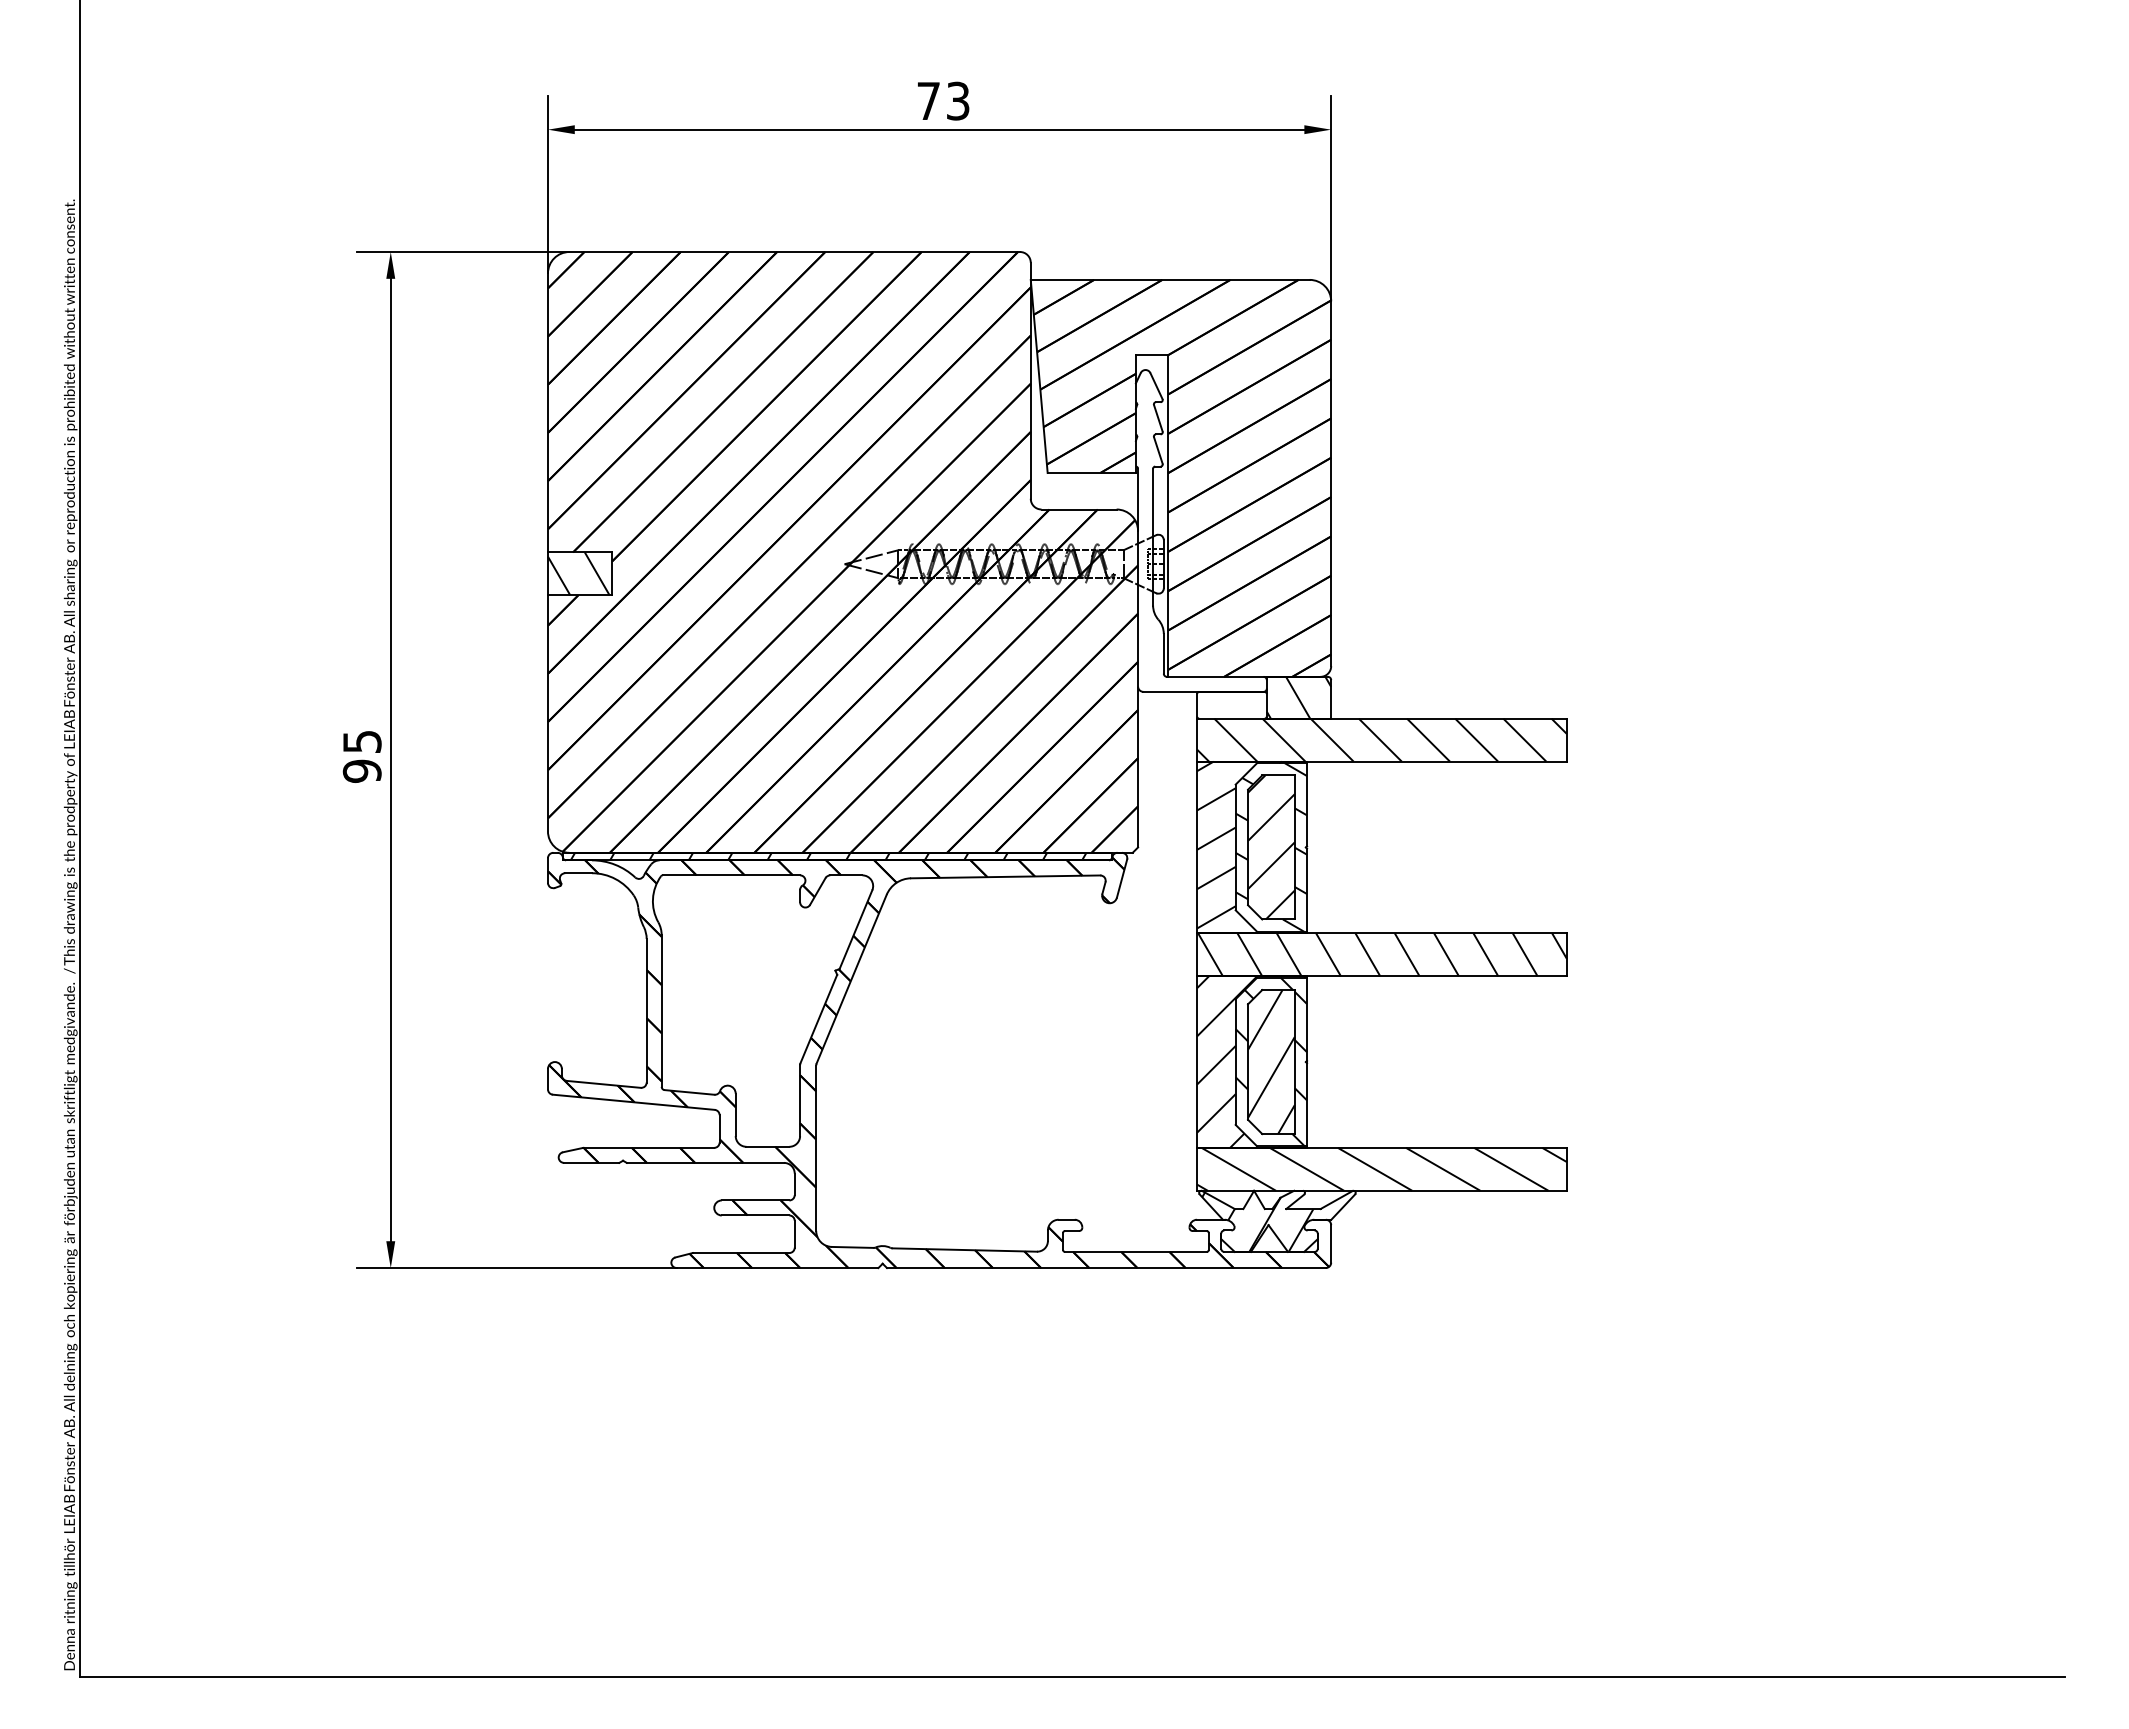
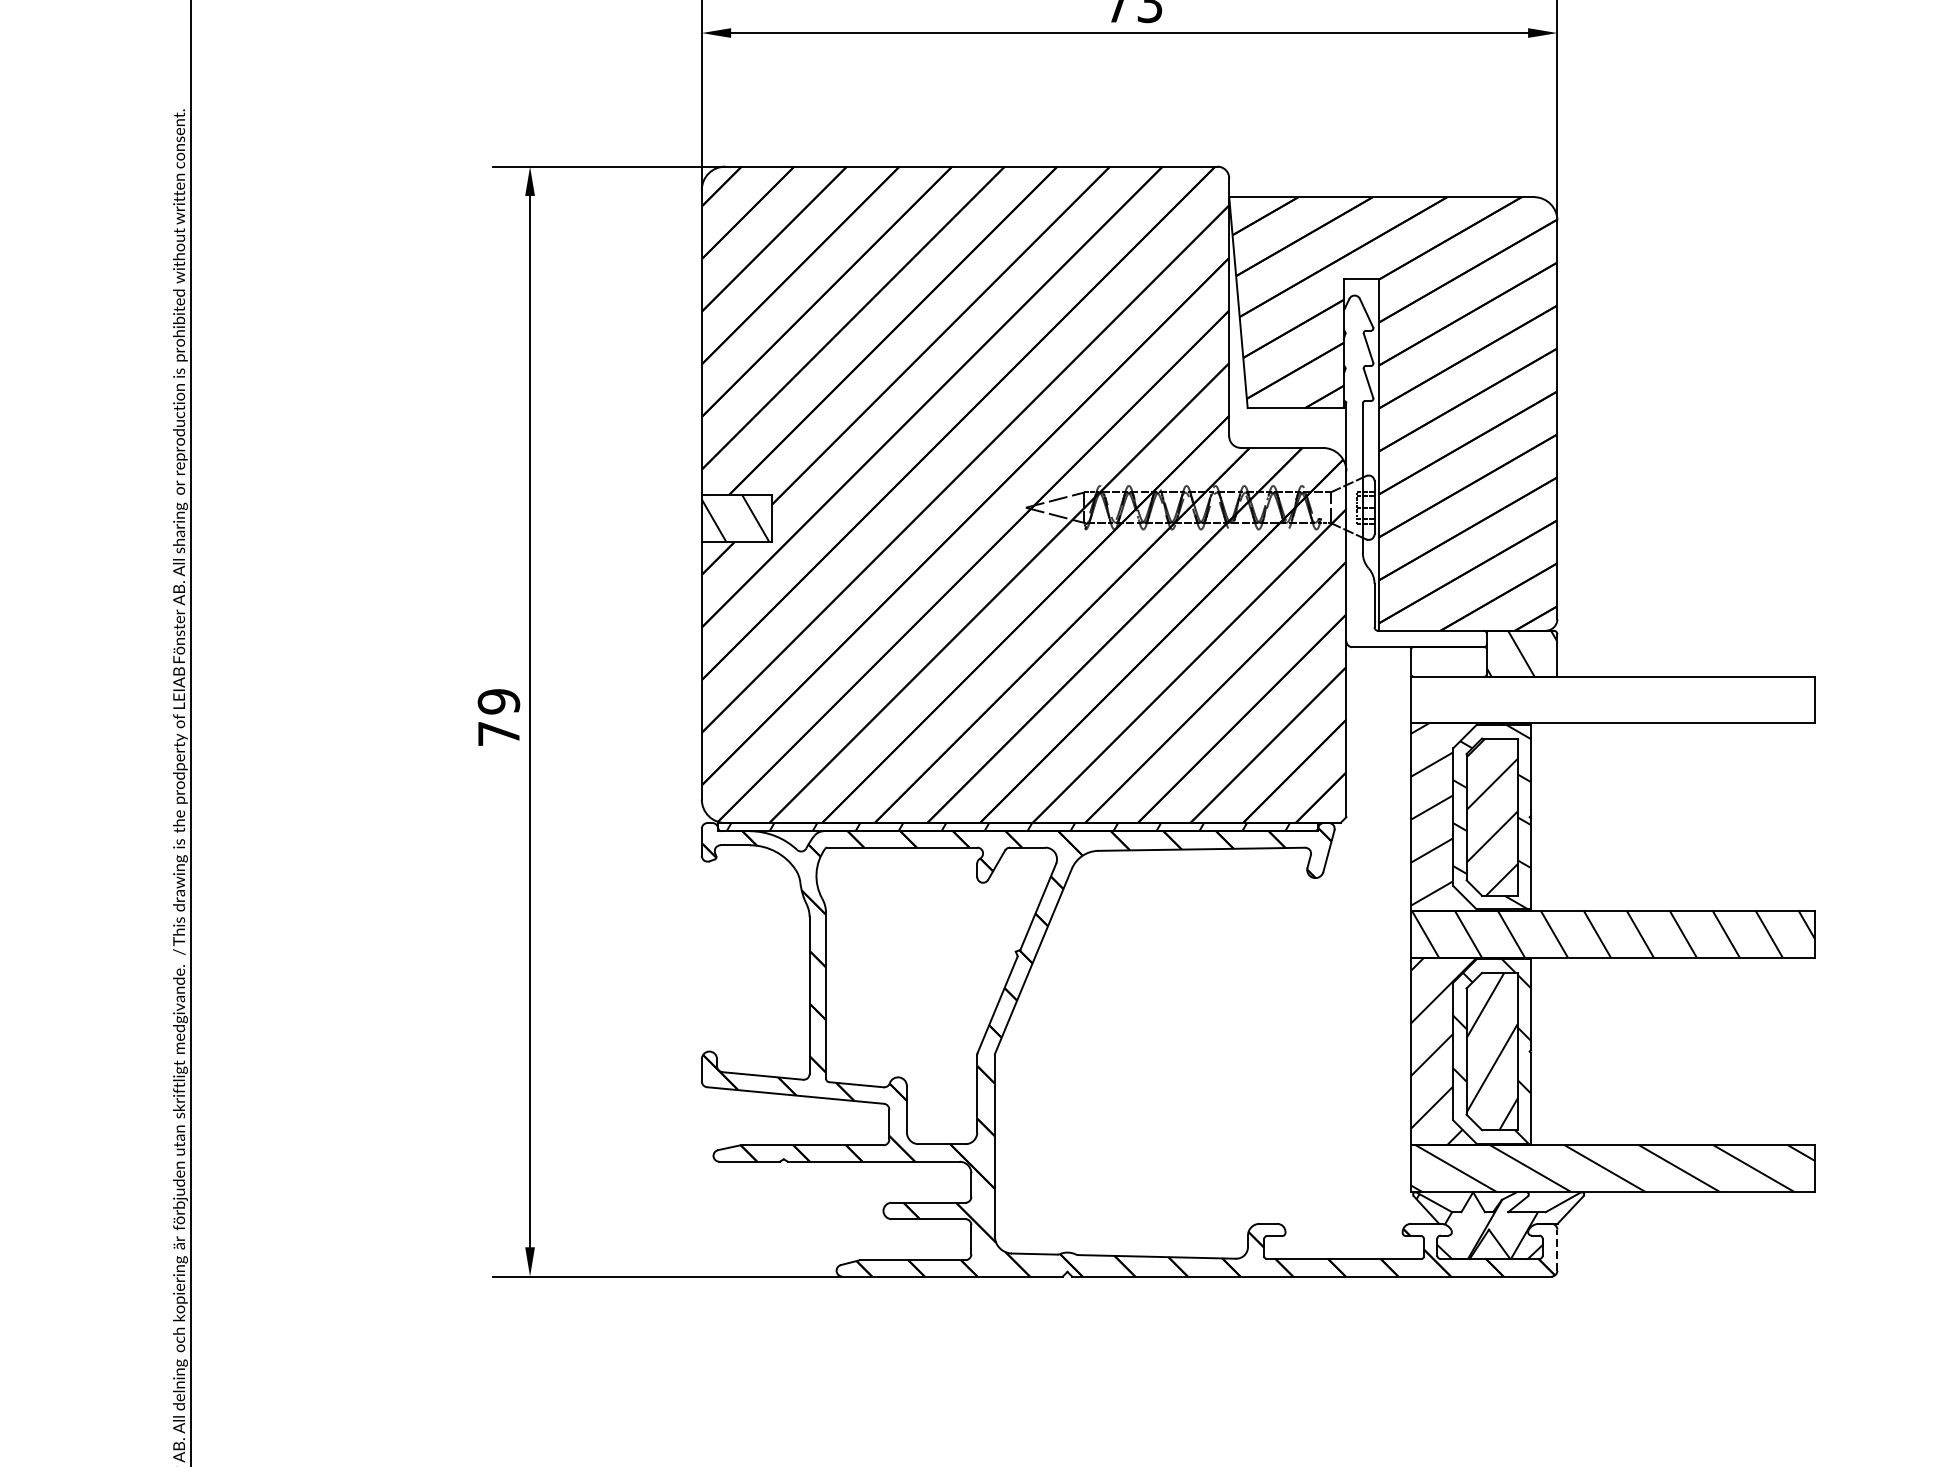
hatch: (1381, 739) -> (1612, 699), removed
text: (361, 756) -> (498, 717), 95 -> 79
line: (1331, 1243) -> (1557, 1249), solid -> dashed

